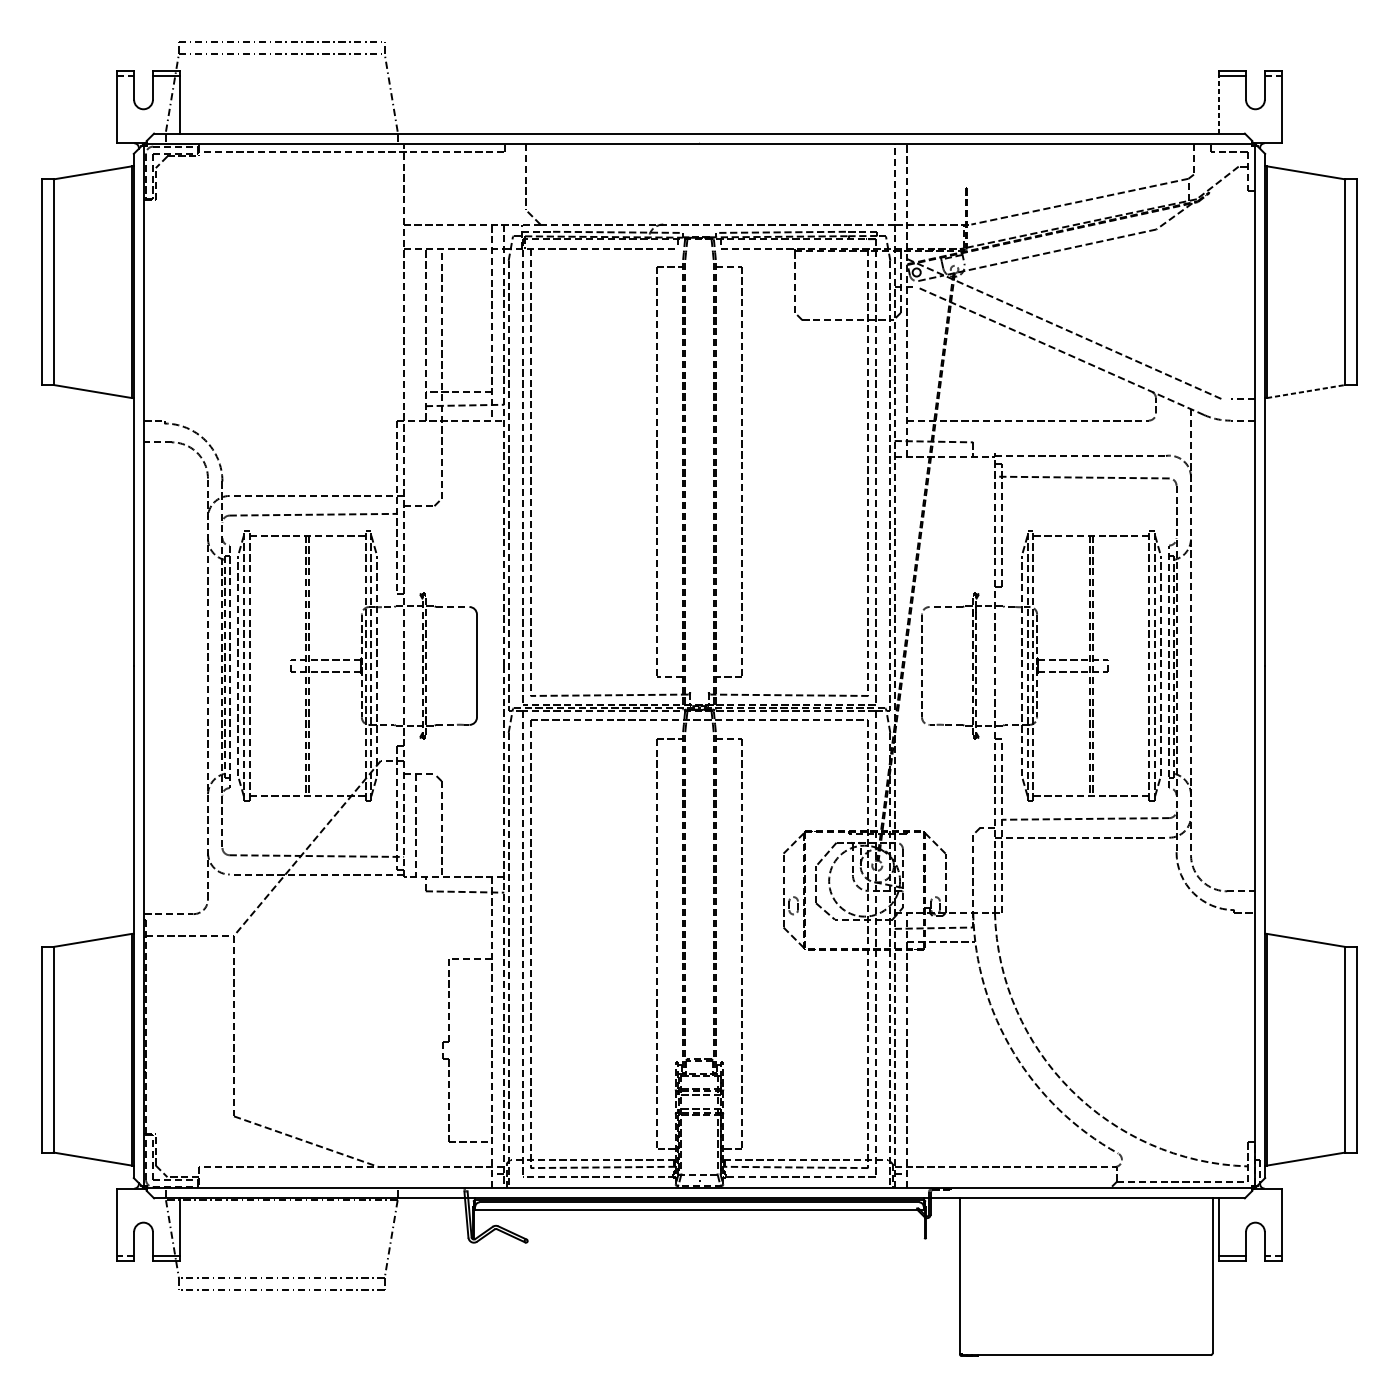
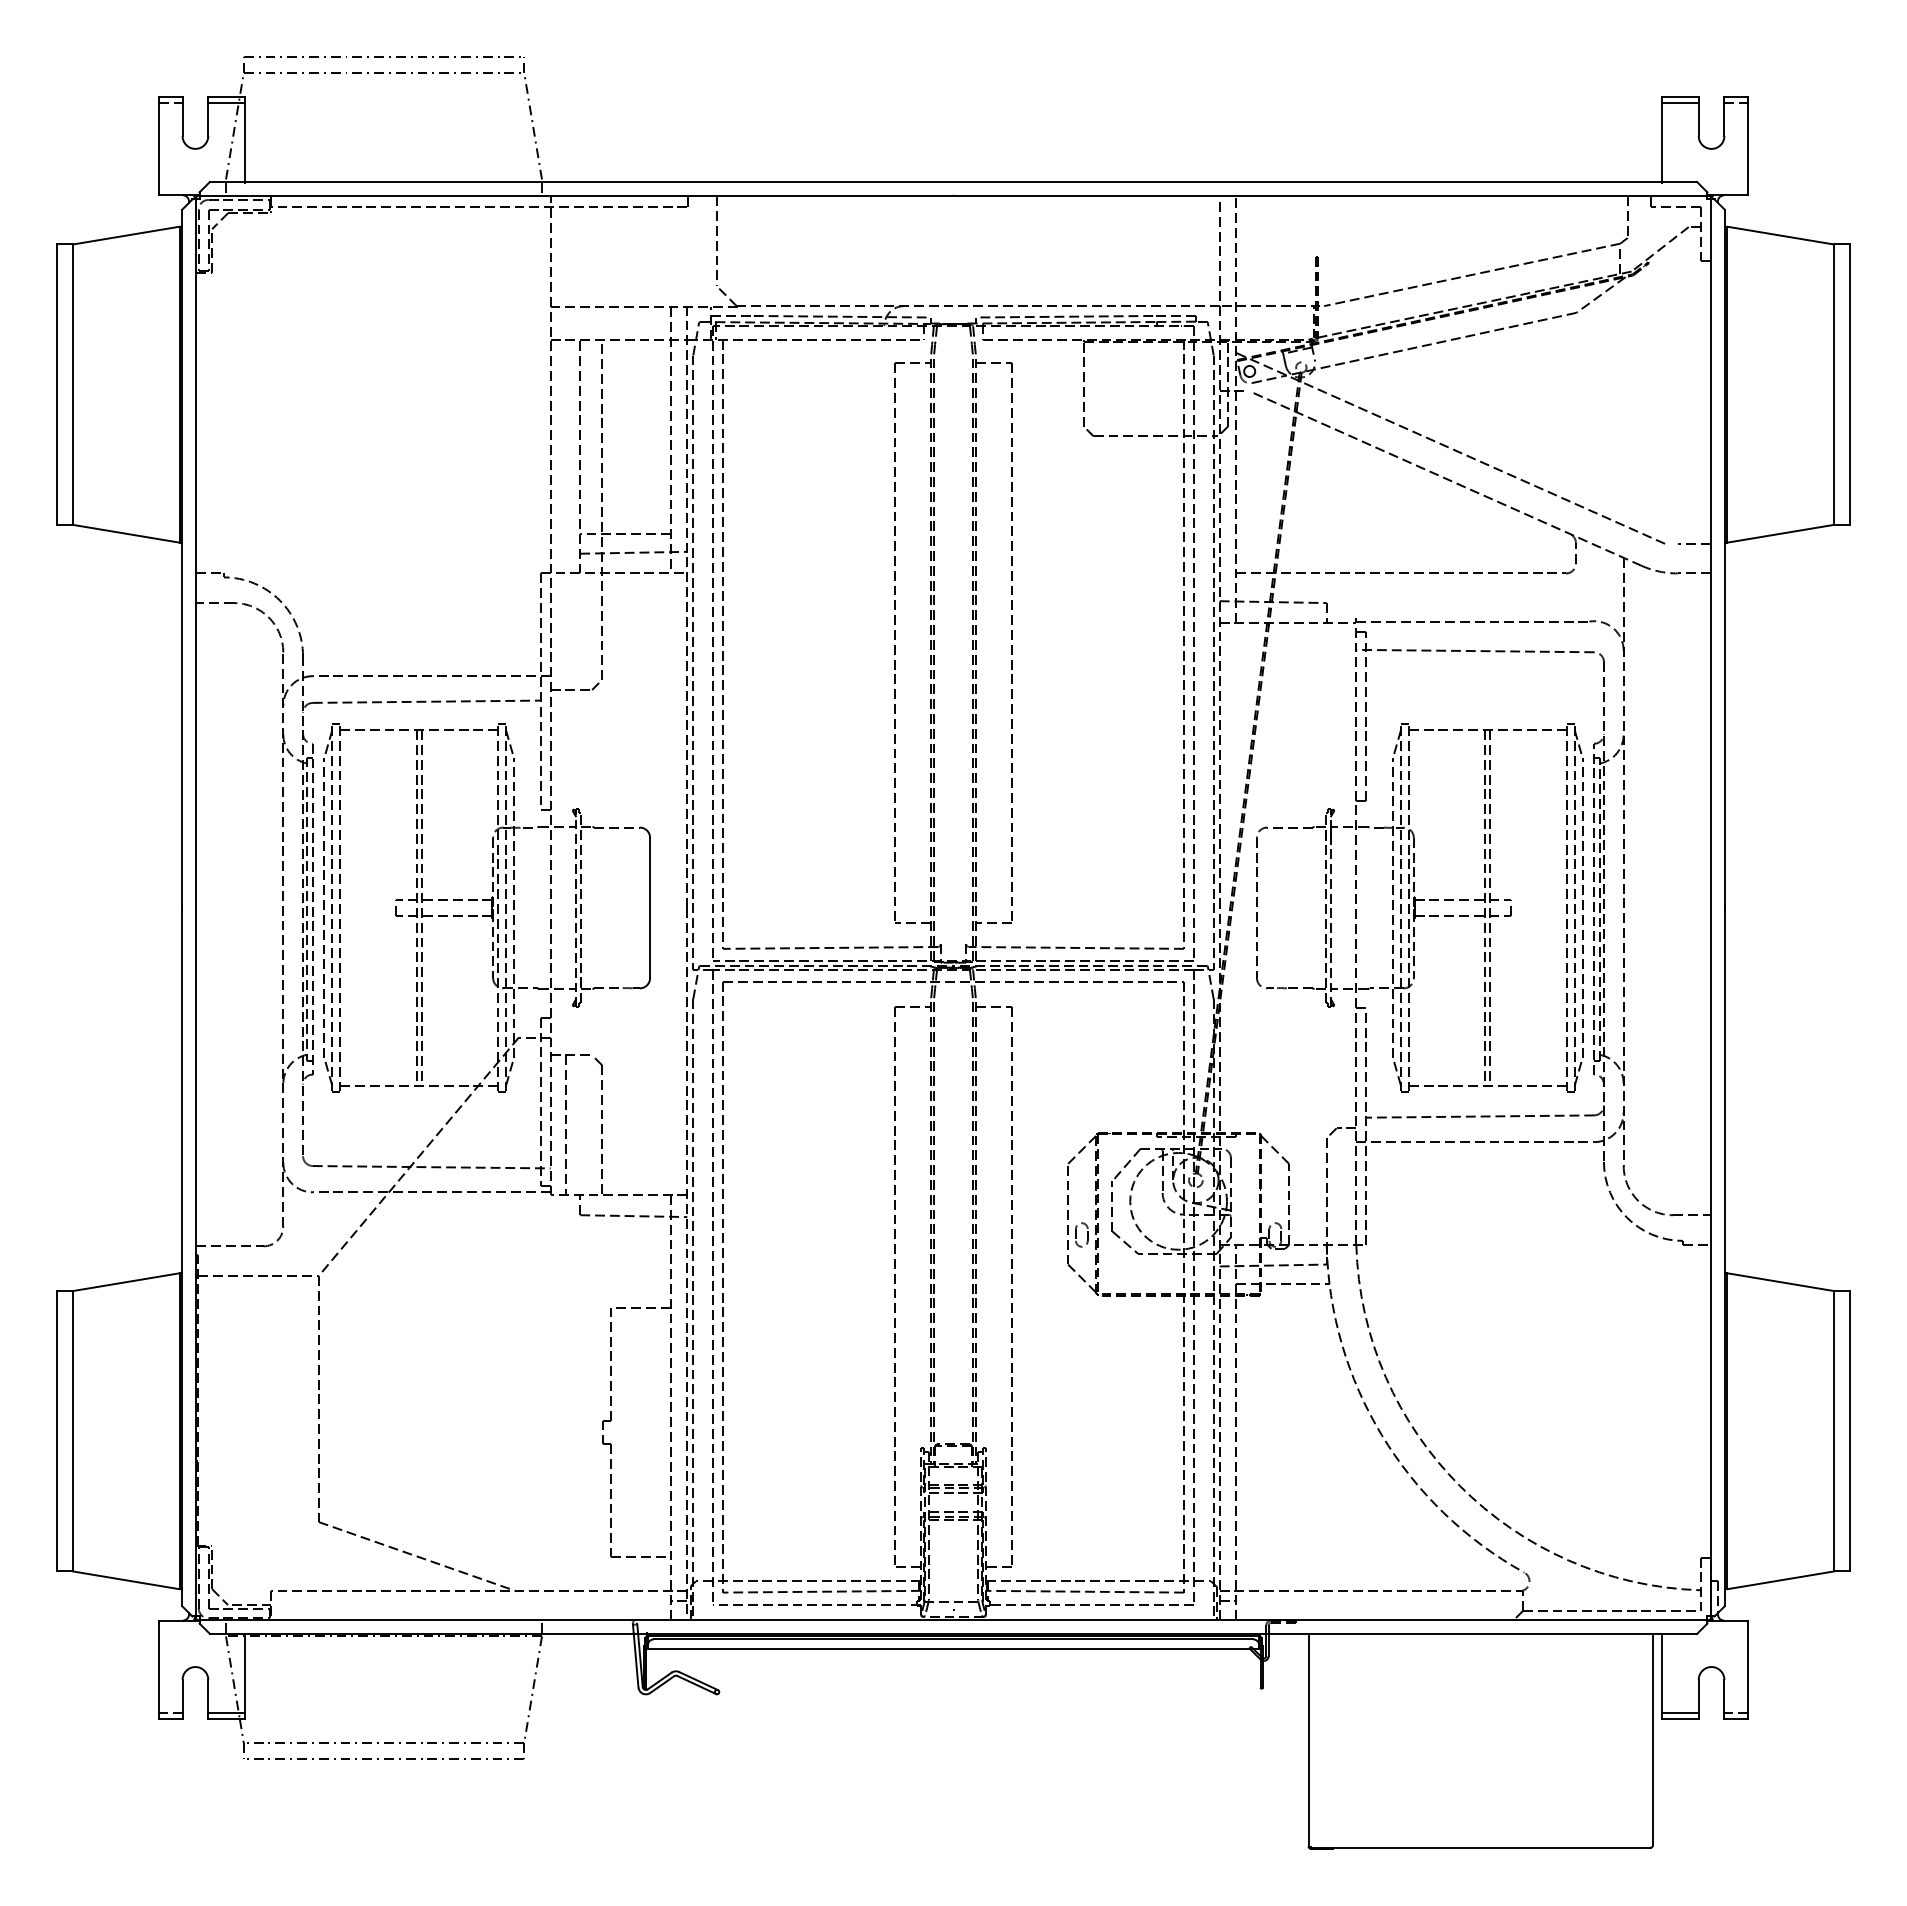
line: (1219, 104) -> (1662, 142), dashed -> solid
line: (1306, 391) -> (1781, 533), dashed -> solid

